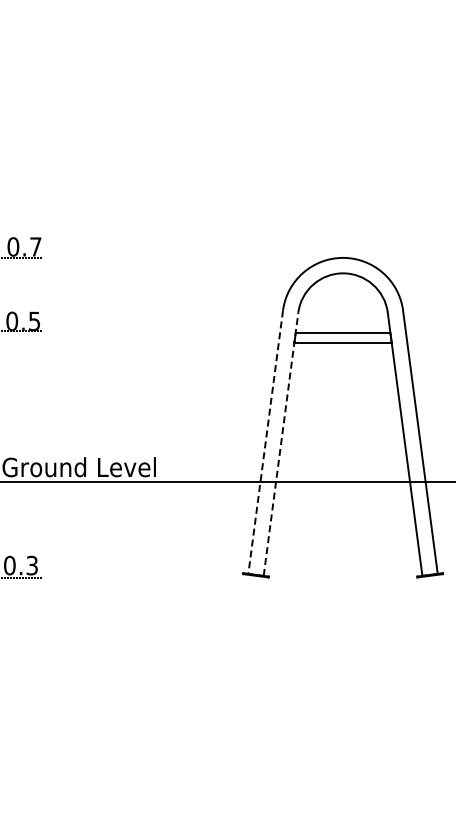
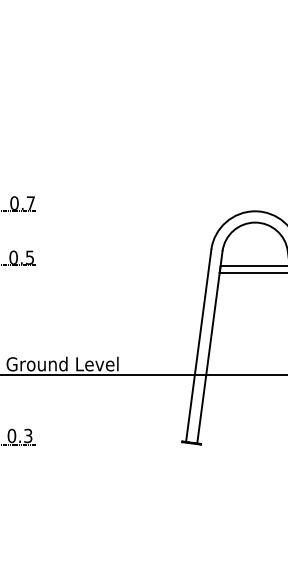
line: (265, 442) -> (198, 346), dashed -> solid
line: (281, 444) -> (210, 347), dashed -> solid

